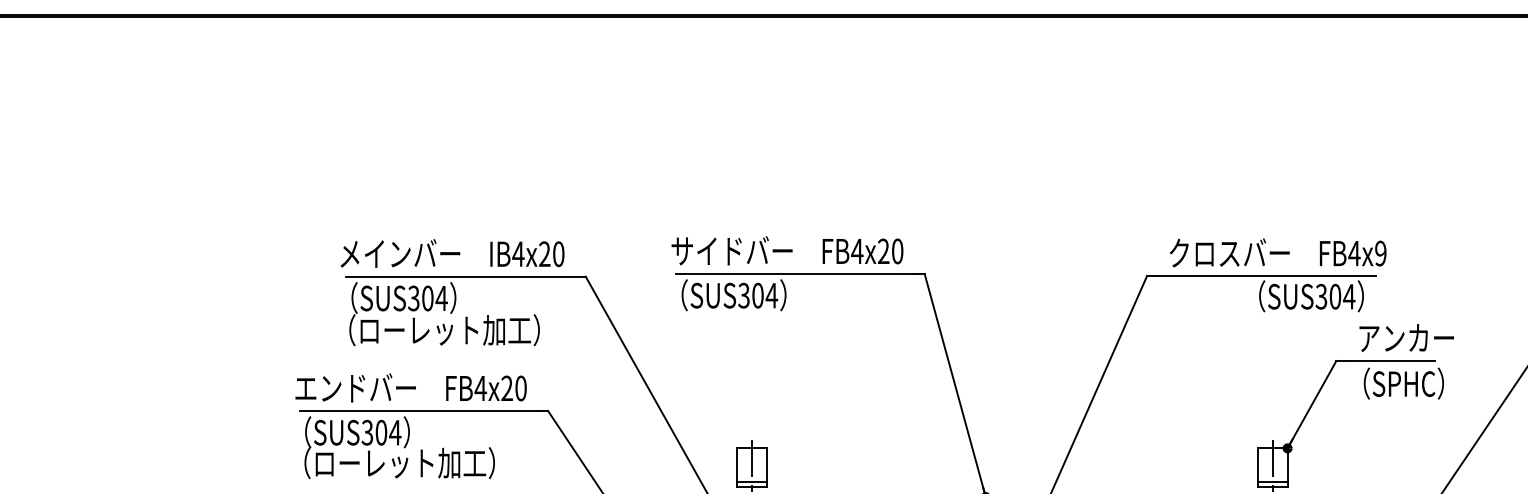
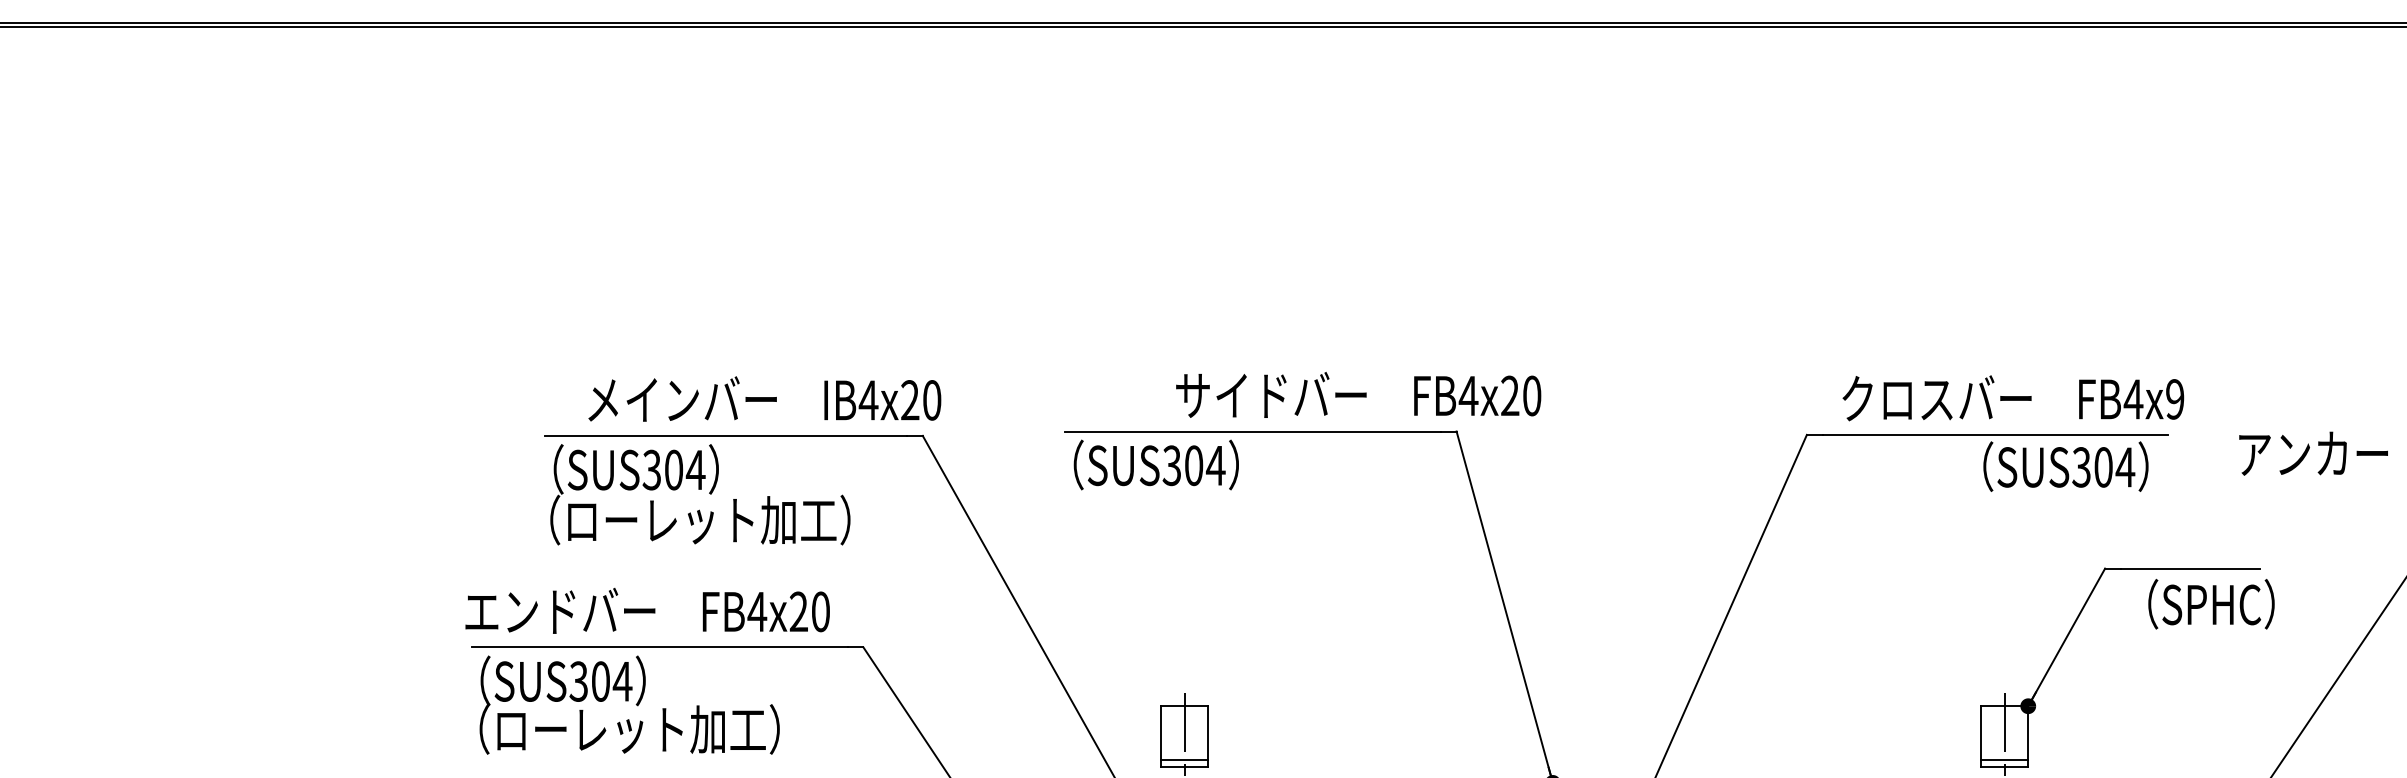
text: (787, 250) -> (1358, 394), moved
text: (452, 253) -> (764, 399), moved
text: (1406, 337) -> (2313, 452), moved

